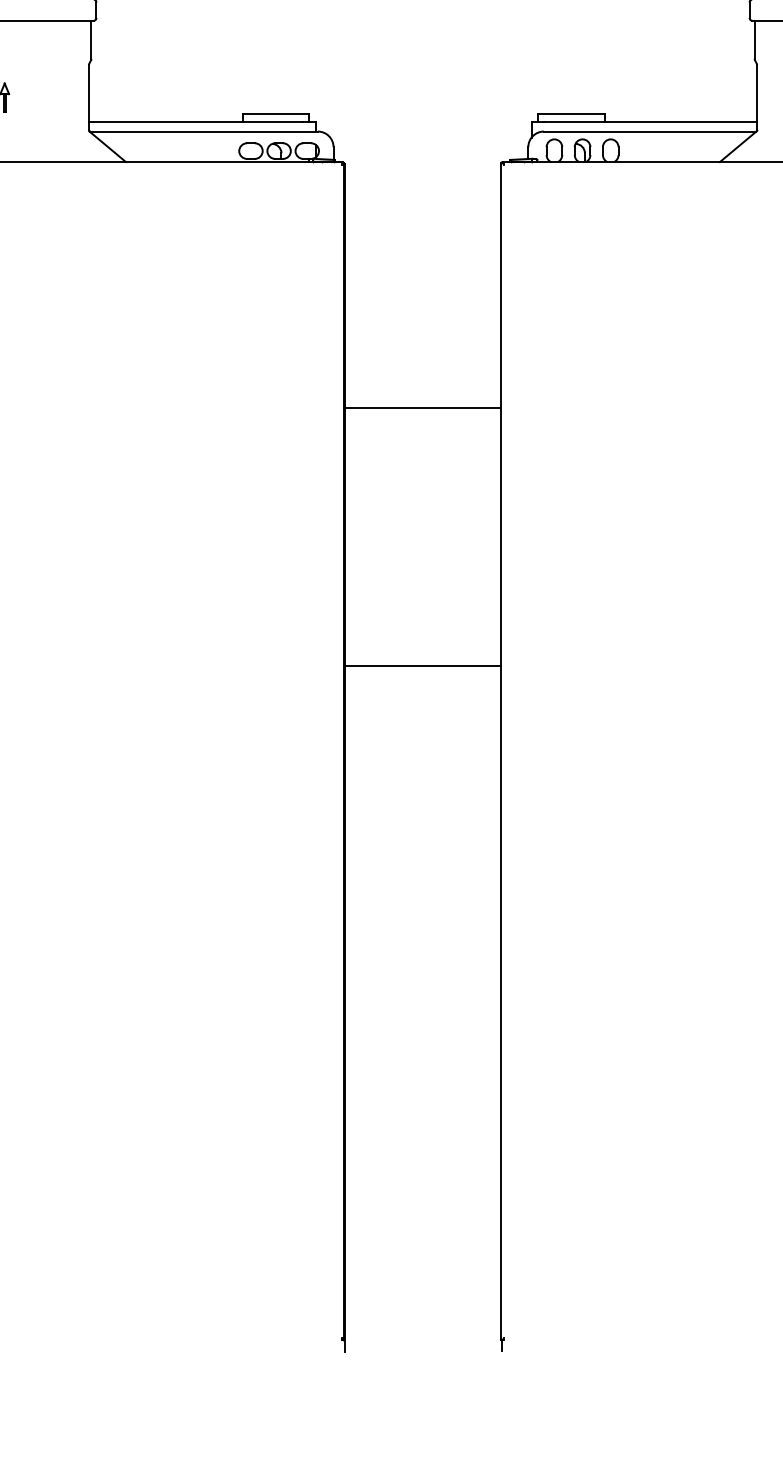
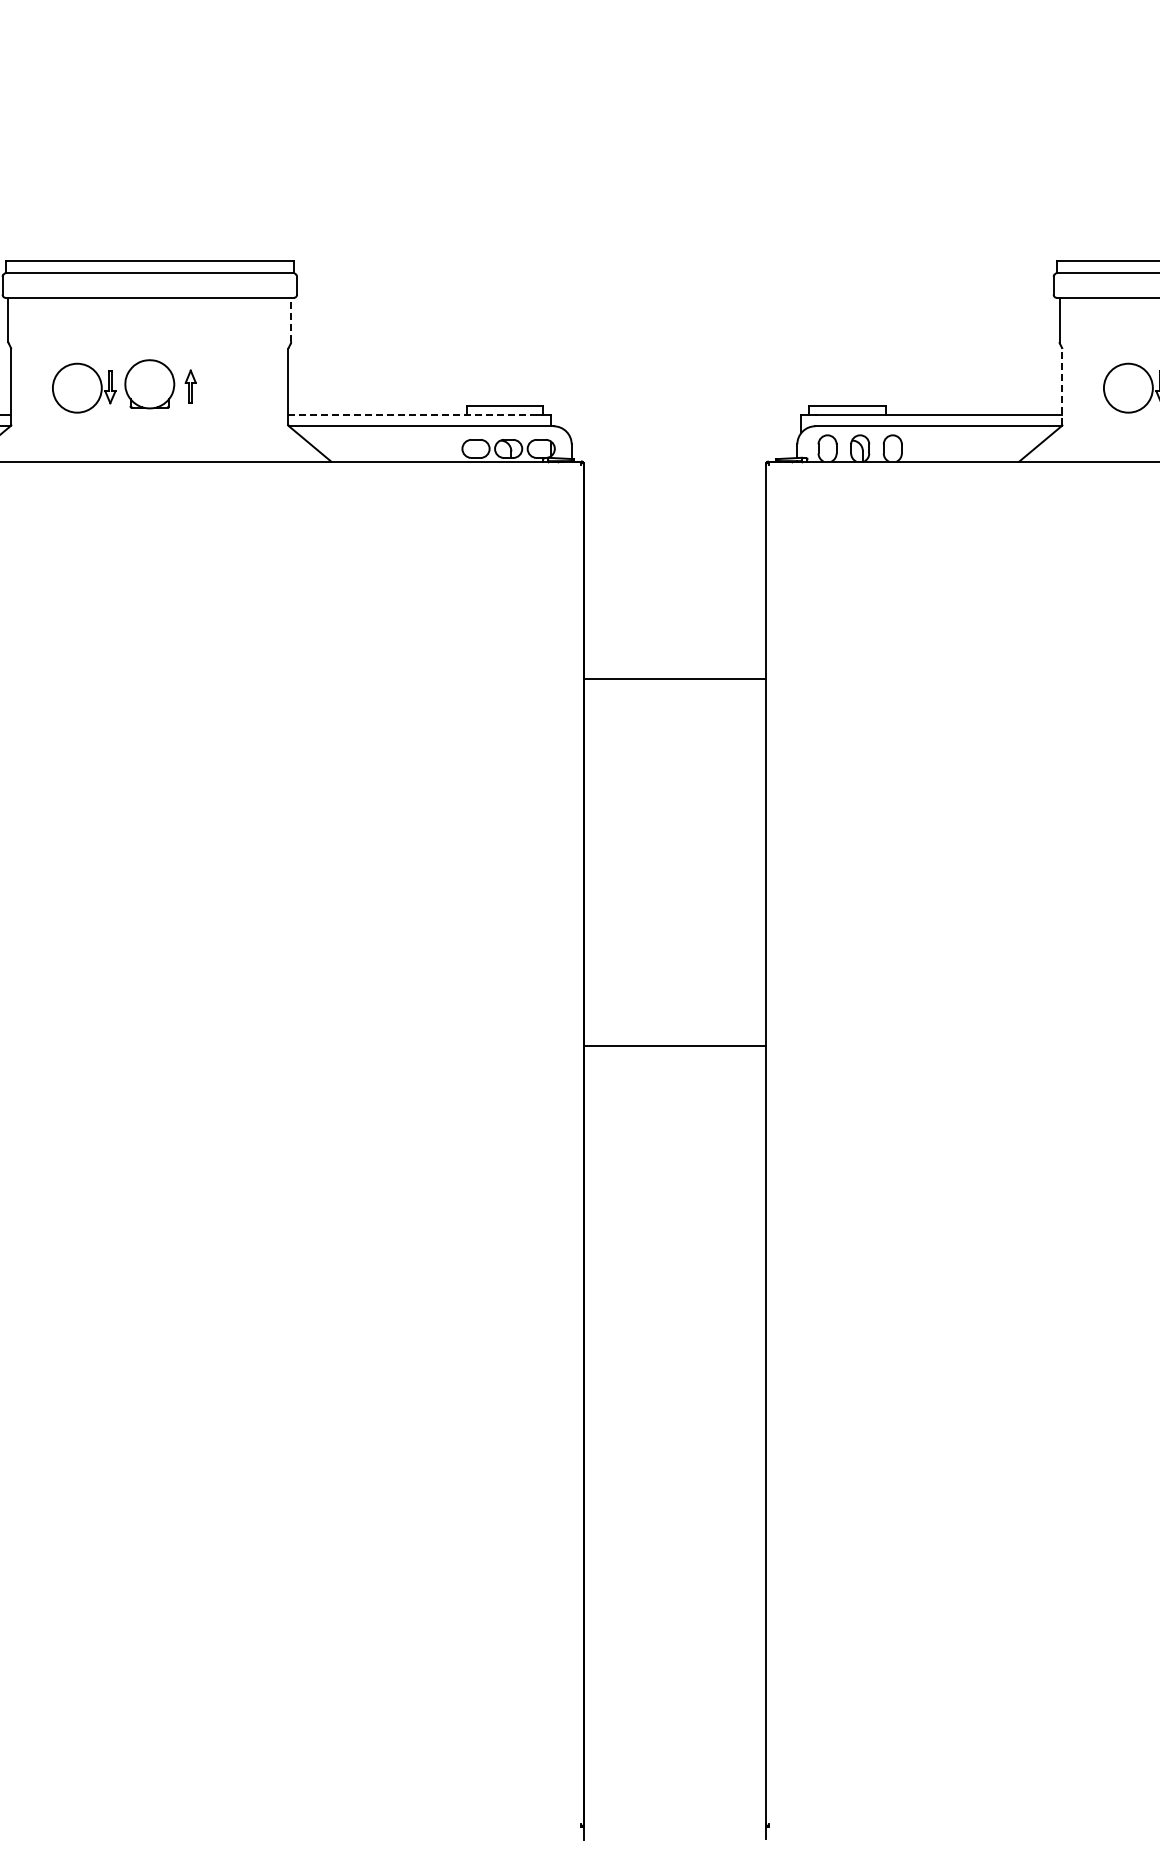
line: (91, 40) -> (291, 320), solid -> dashed
line: (757, 97) -> (1062, 386), solid -> dashed
line: (196, 122) -> (413, 415), solid -> dashed
line: (422, 407) -> (674, 678), moved

